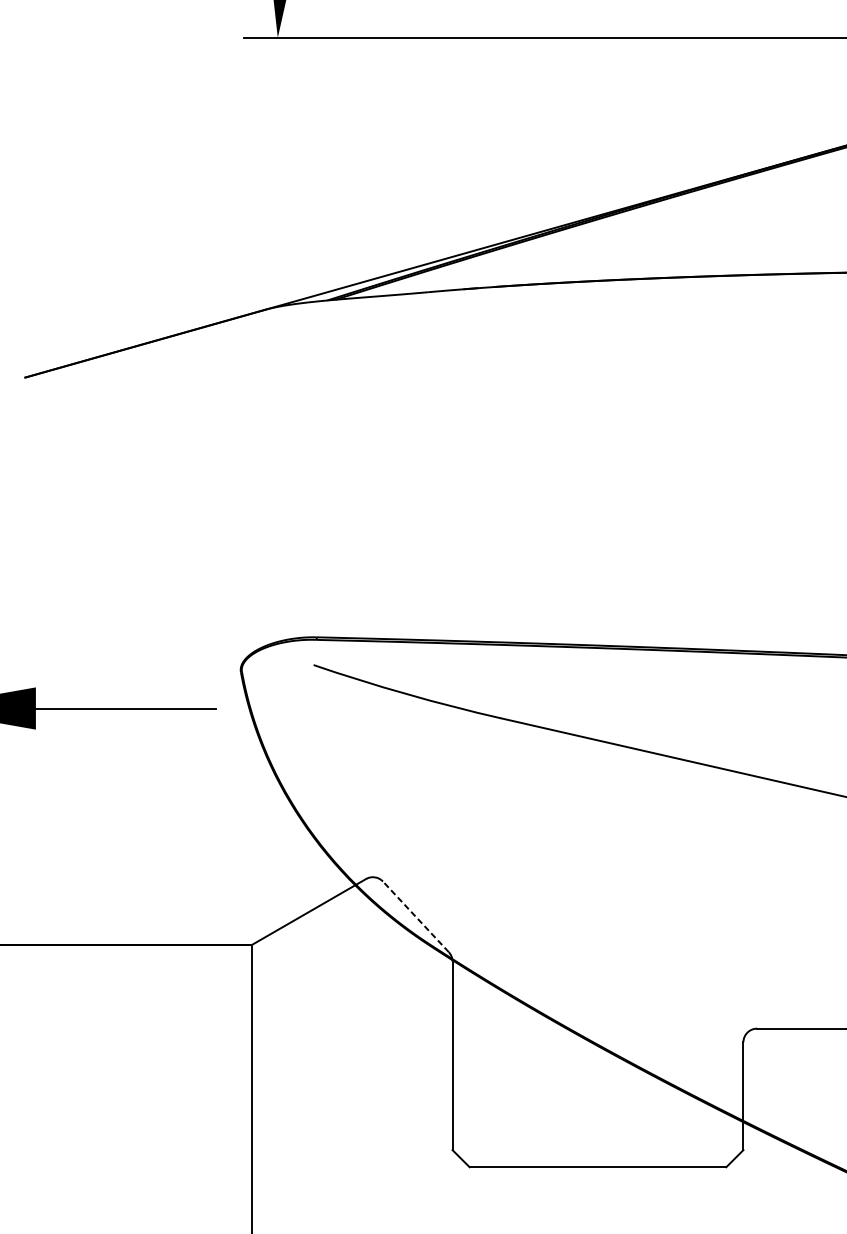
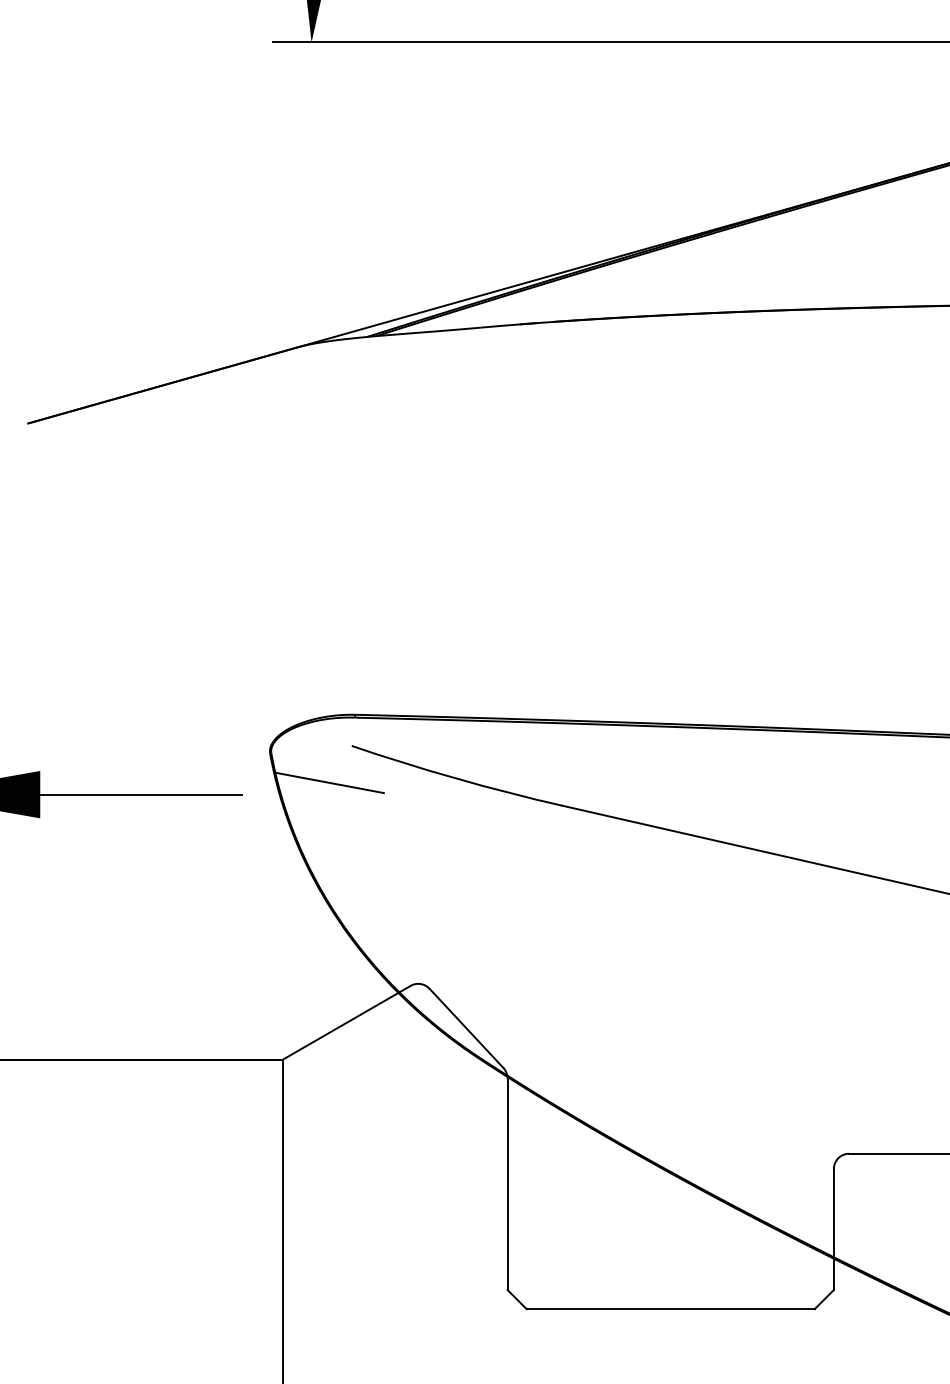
line: (293, 697) -> (329, 782), added
line: (415, 916) -> (466, 1028), dashed -> solid

